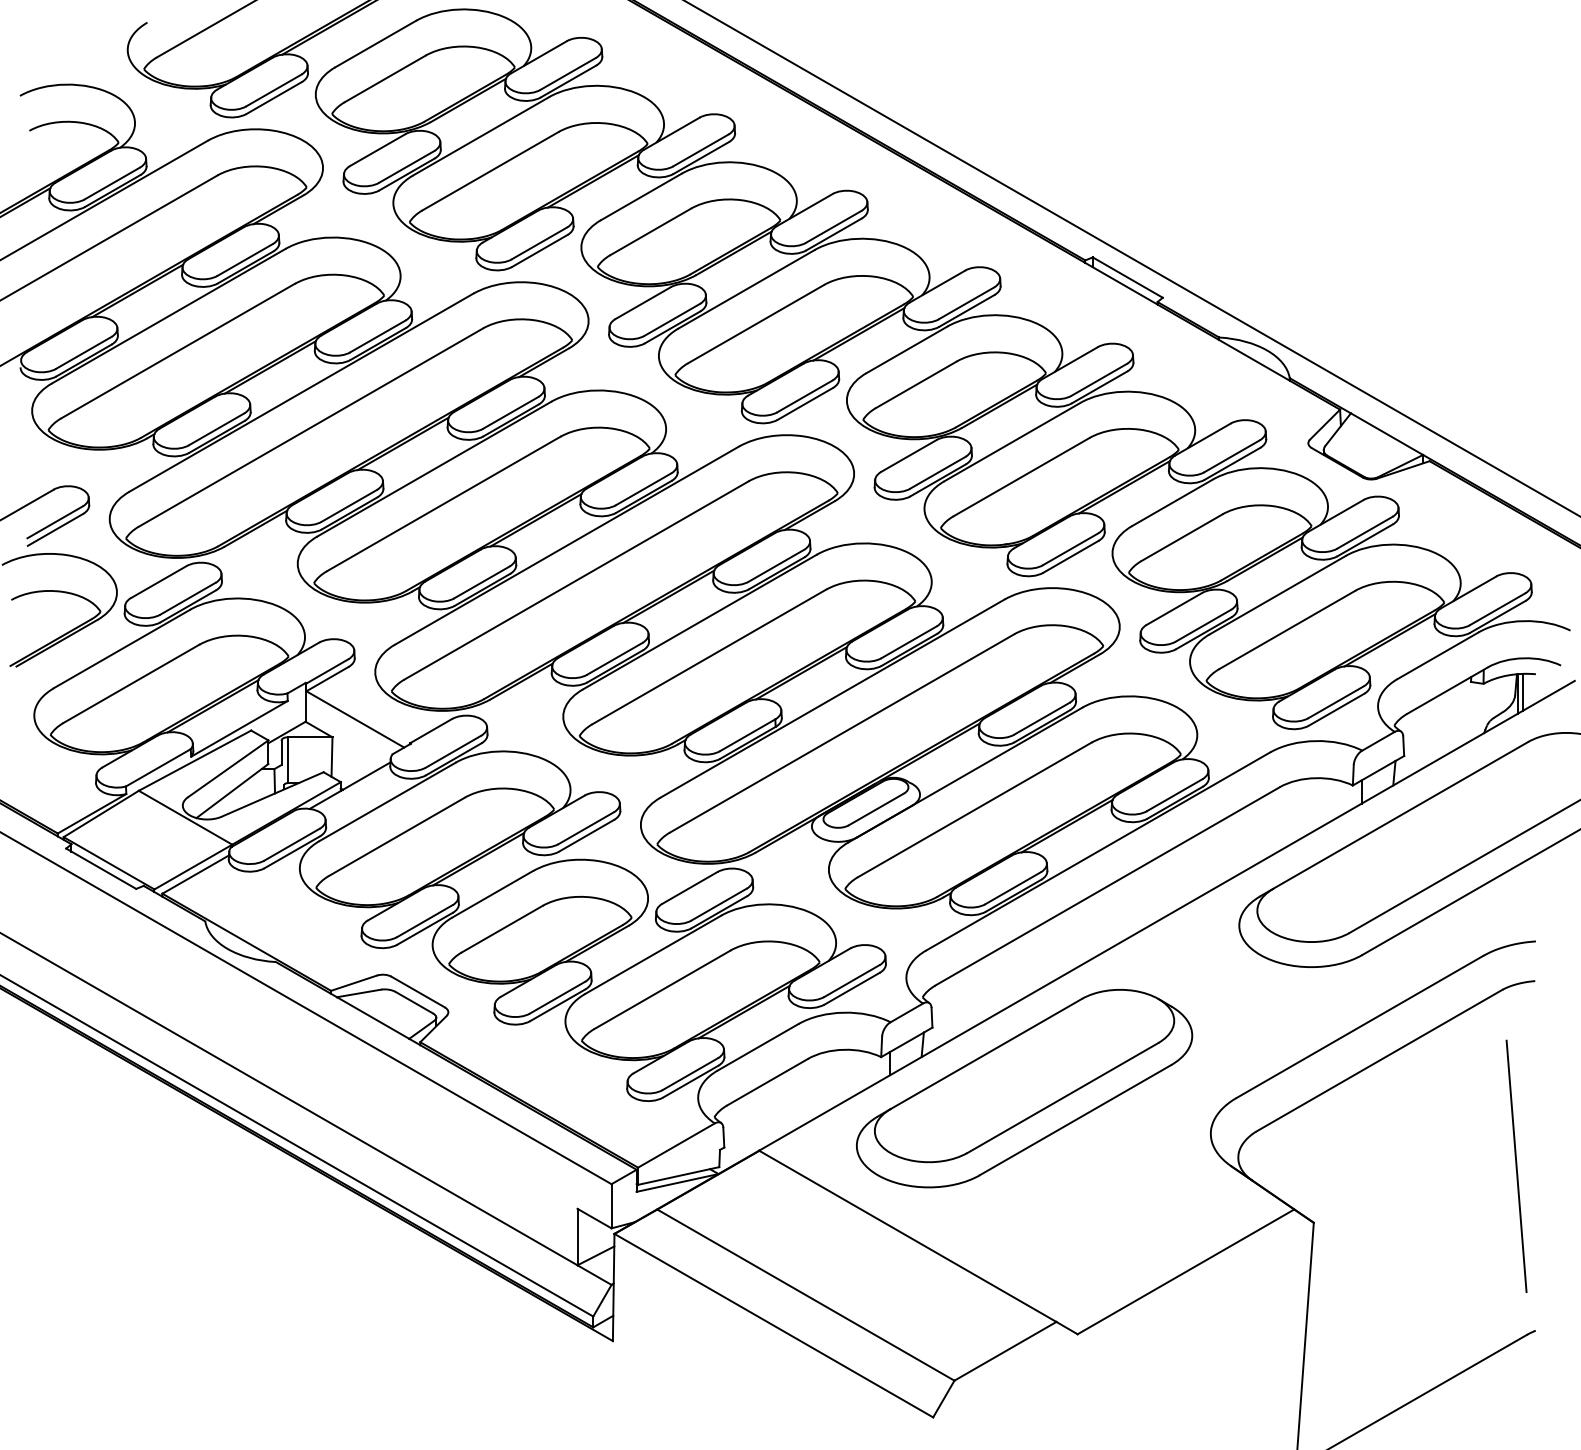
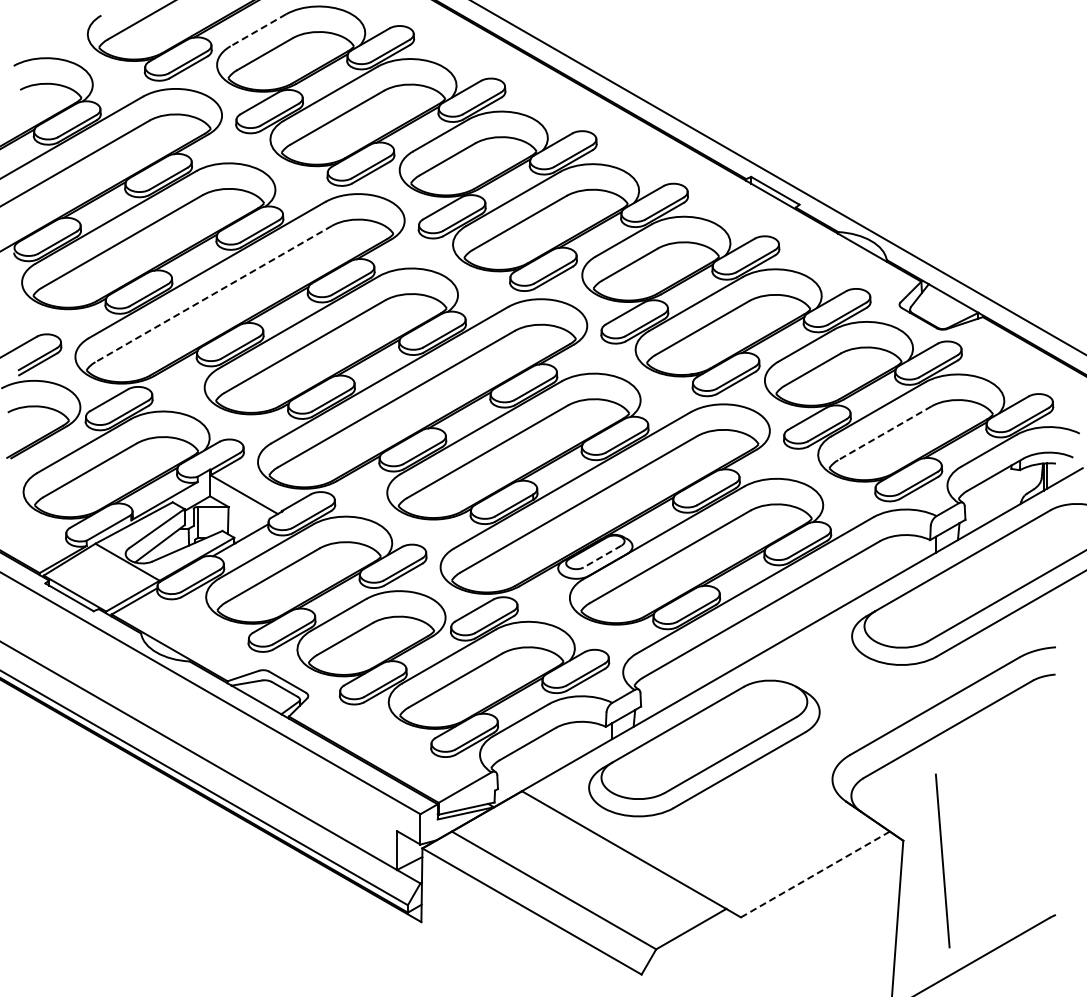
line: (375, 44) -> (258, 30), solid -> dashed
line: (310, 428) -> (213, 294), solid -> dashed
line: (1286, 630) -> (884, 433), solid -> dashed
line: (876, 809) -> (602, 556), solid -> dashed
line: (1516, 1165) -> (942, 860), moved
line: (1186, 1271) -> (815, 874), solid -> dashed

